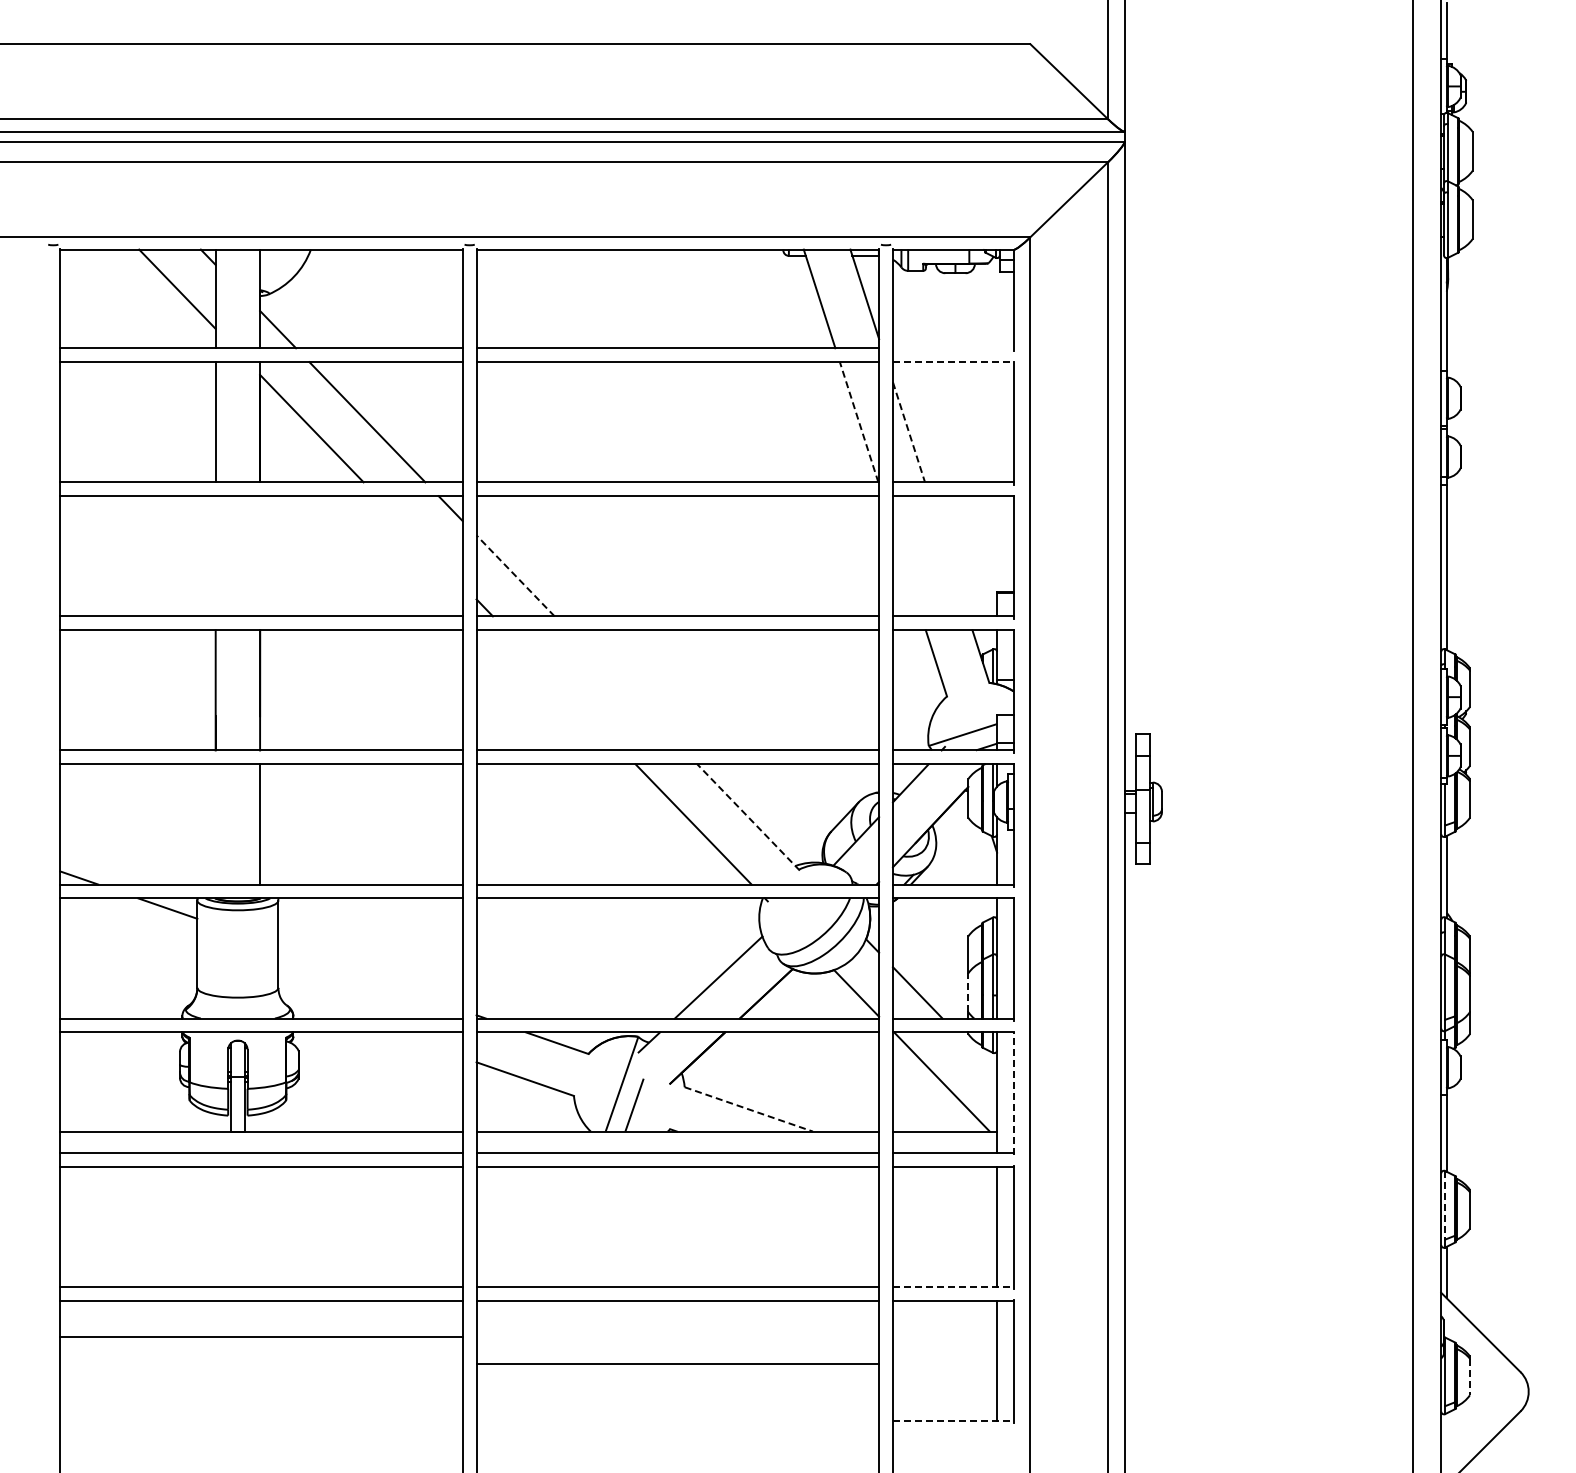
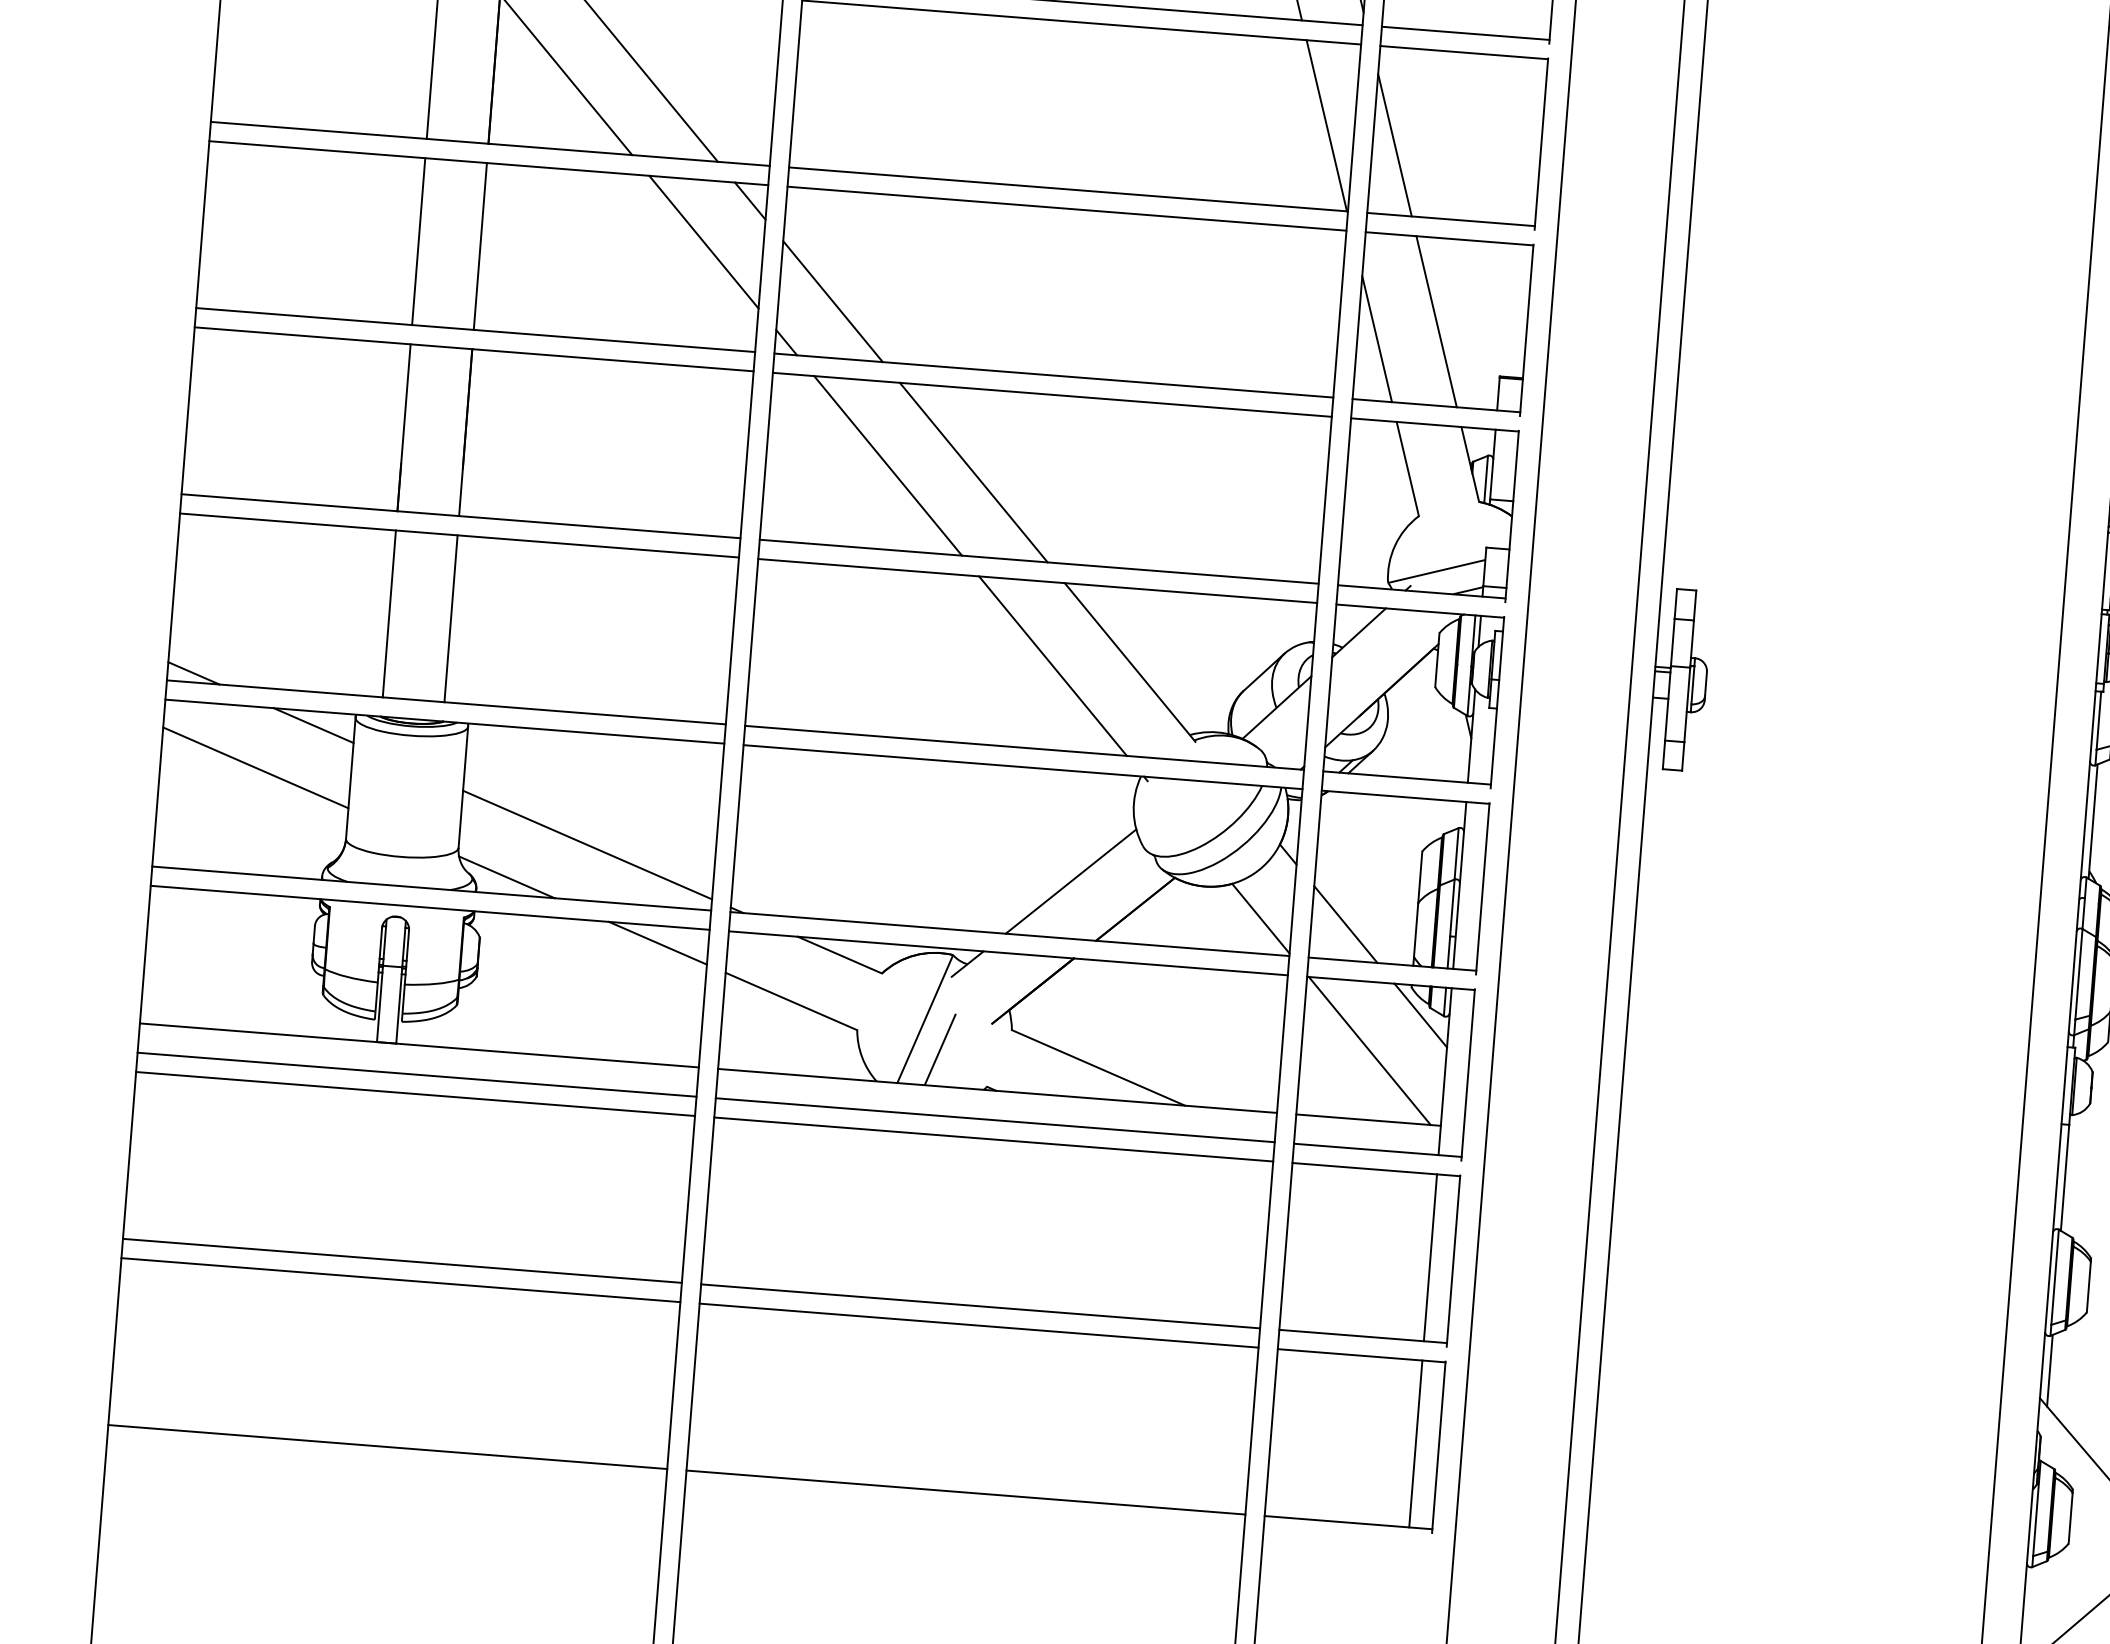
line: (952, 348) -> (1464, 33), added
line: (953, 362) -> (1464, 53), dashed -> solid
line: (858, 421) -> (1326, 124), dashed -> solid
line: (909, 432) -> (1395, 145), dashed -> solid
line: (419, 540) -> (703, 241), added
line: (215, 556) -> (418, 241), added
line: (260, 556) -> (480, 246), added
line: (948, 556) -> (1436, 321), added
line: (906, 571) -> (1376, 338), added
line: (515, 575) -> (832, 301), dashed -> solid
line: (564, 690) -> (888, 466), added
line: (625, 690) -> (973, 472), added
line: (748, 817) -> (1129, 662), dashed -> solid
line: (215, 824) -> (389, 614), added
line: (128, 941) -> (255, 766), added
line: (370, 978) -> (587, 844), added
line: (968, 992) -> (1416, 929), dashed -> solid
line: (314, 1006) -> (506, 877), added
line: (426, 1044) -> (658, 942), added
line: (976, 1053) -> (1420, 1015), added
line: (1013, 1093) -> (1467, 1074), dashed -> solid
line: (748, 1109) -> (1098, 1068), dashed -> solid
line: (1445, 1205) -> (2055, 1277), dashed -> solid
line: (953, 1286) -> (1363, 1336), dashed -> solid
line: (261, 1336) -> (387, 1446), moved
line: (677, 1363) -> (965, 1492), moved
line: (1469, 1377) -> (2069, 1518), dashed -> solid
line: (953, 1420) -> (1348, 1522), dashed -> solid

